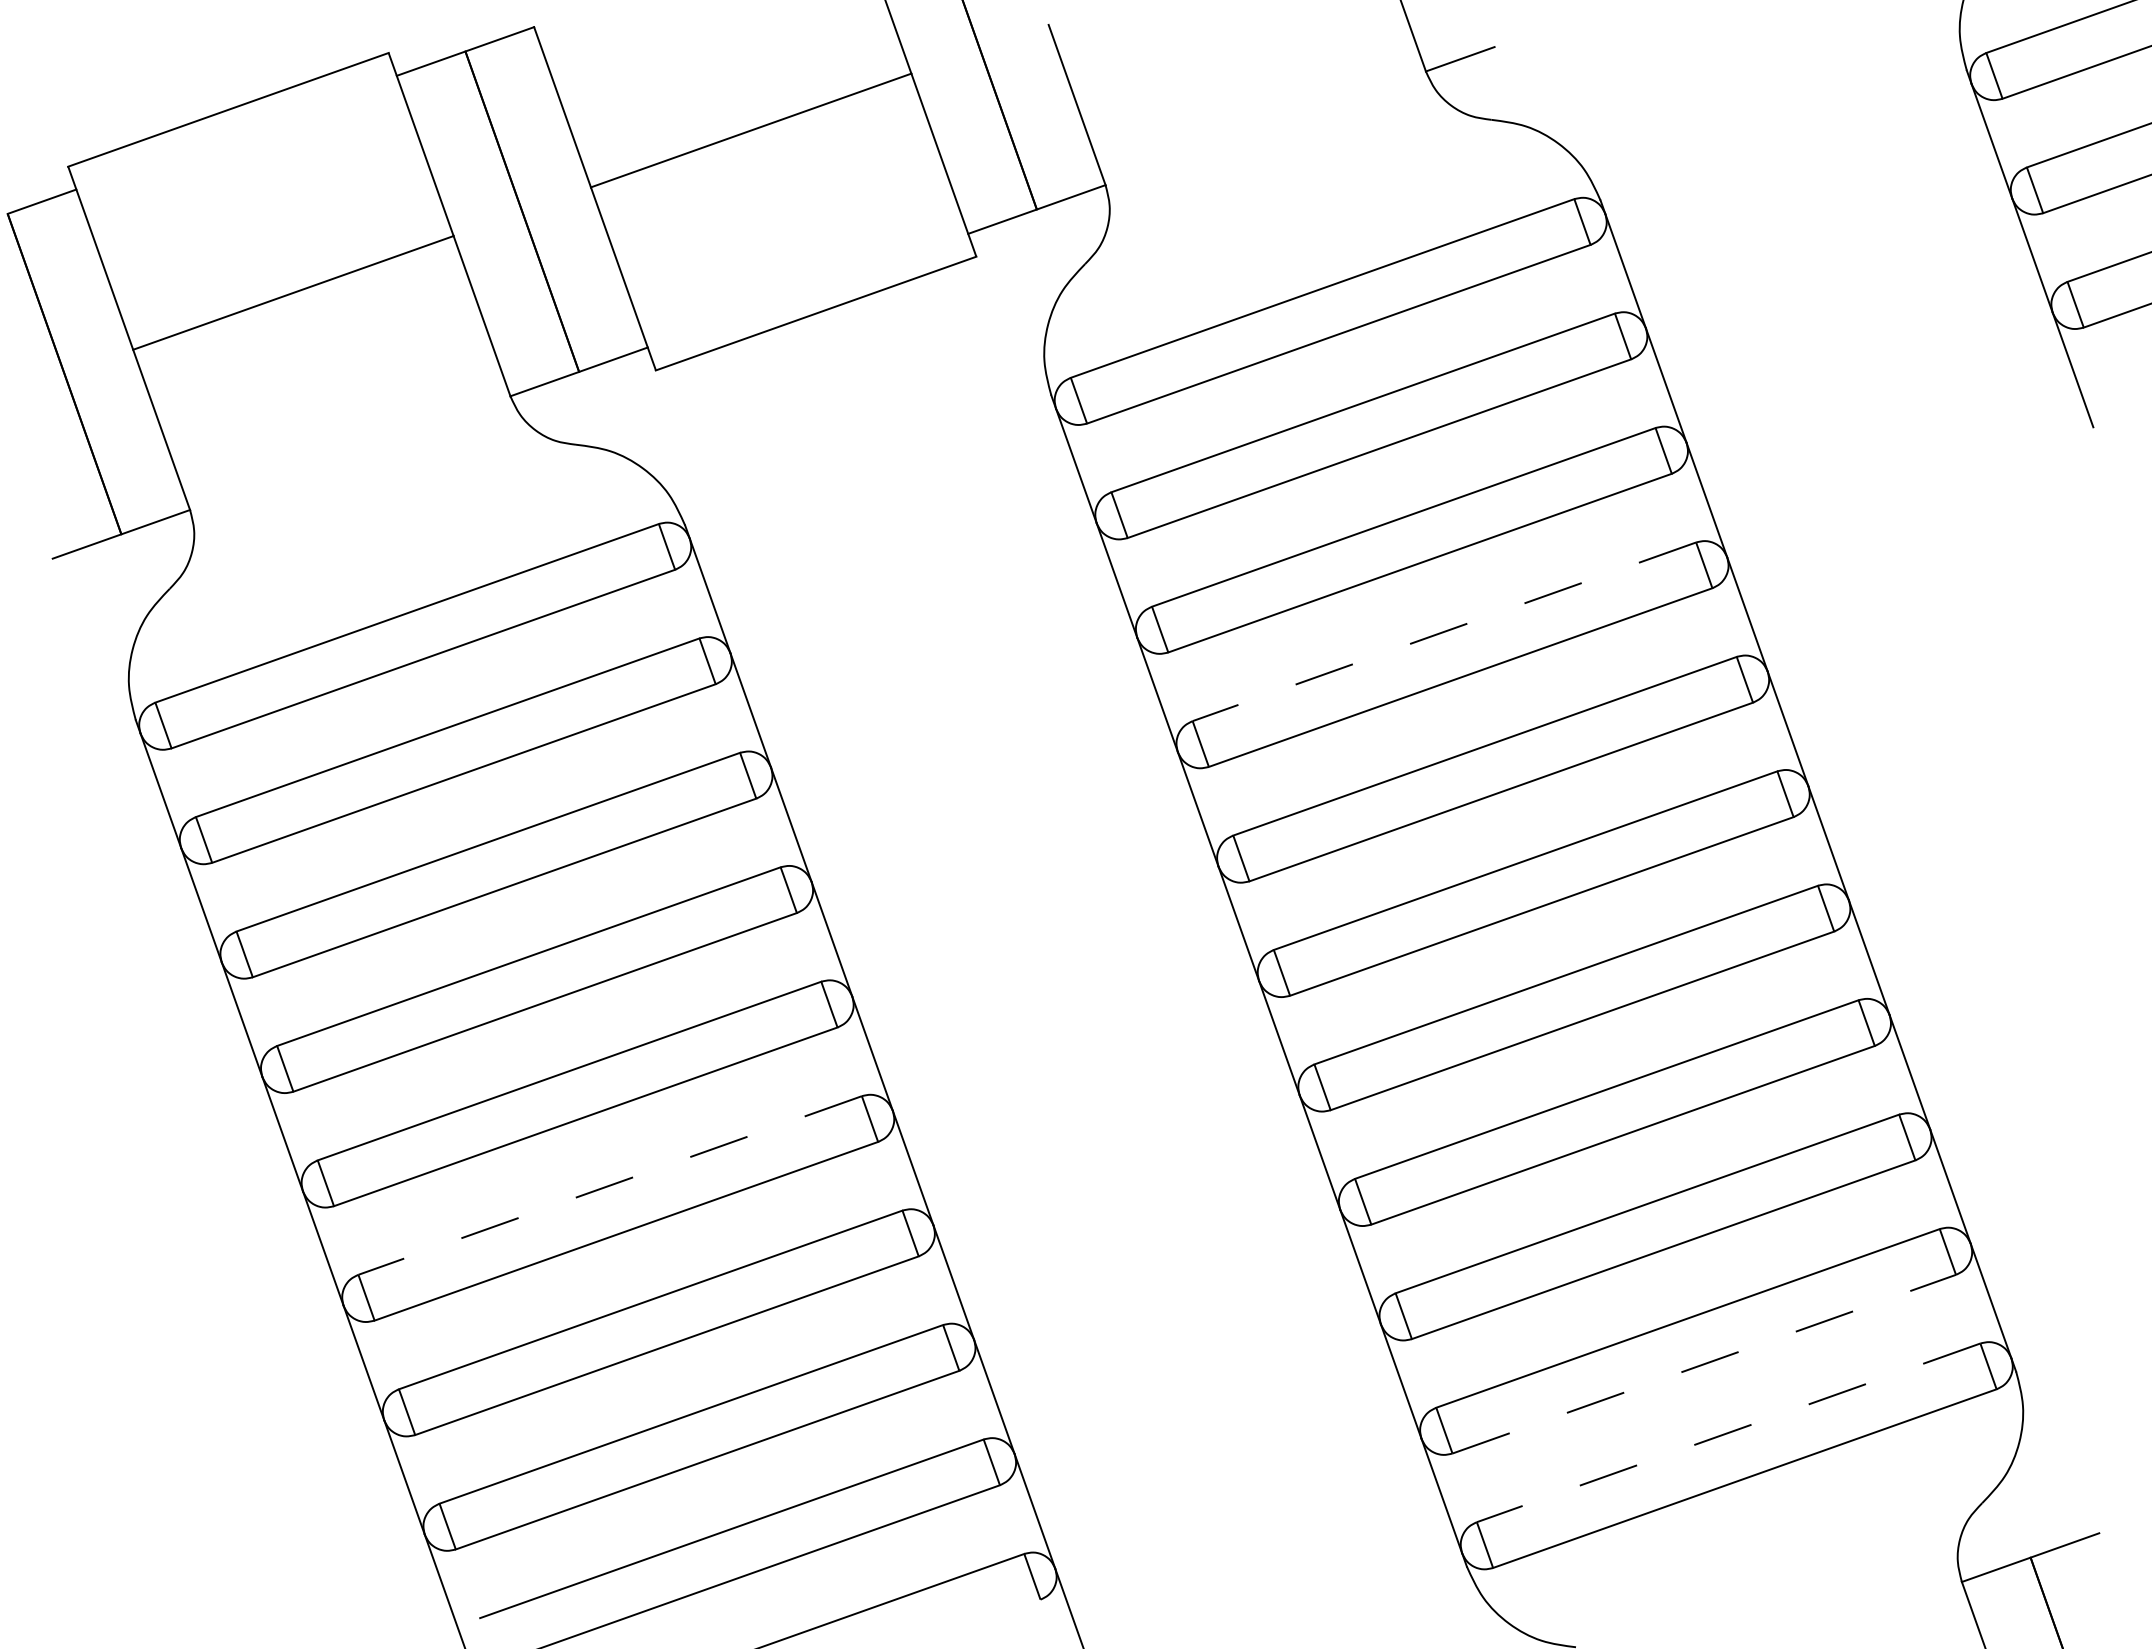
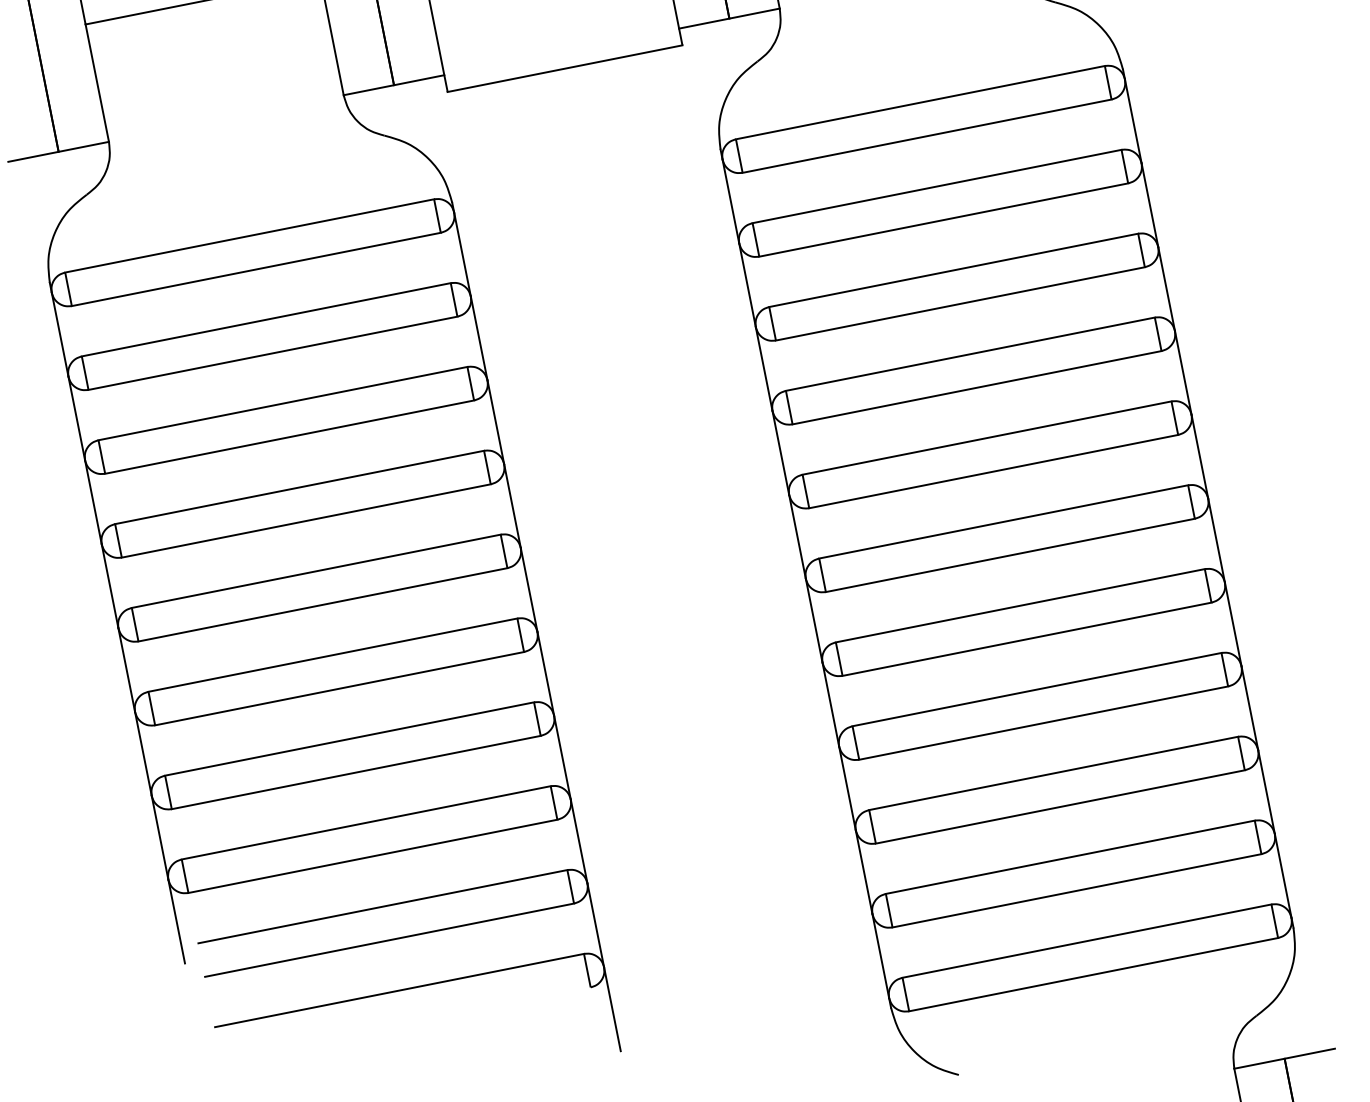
line: (1443, 631) -> (969, 353), dashed -> solid
line: (609, 1185) -> (332, 655), dashed -> solid
line: (1704, 1364) -> (1077, 891), dashed -> solid
line: (1728, 1433) -> (1086, 941), dashed -> solid

